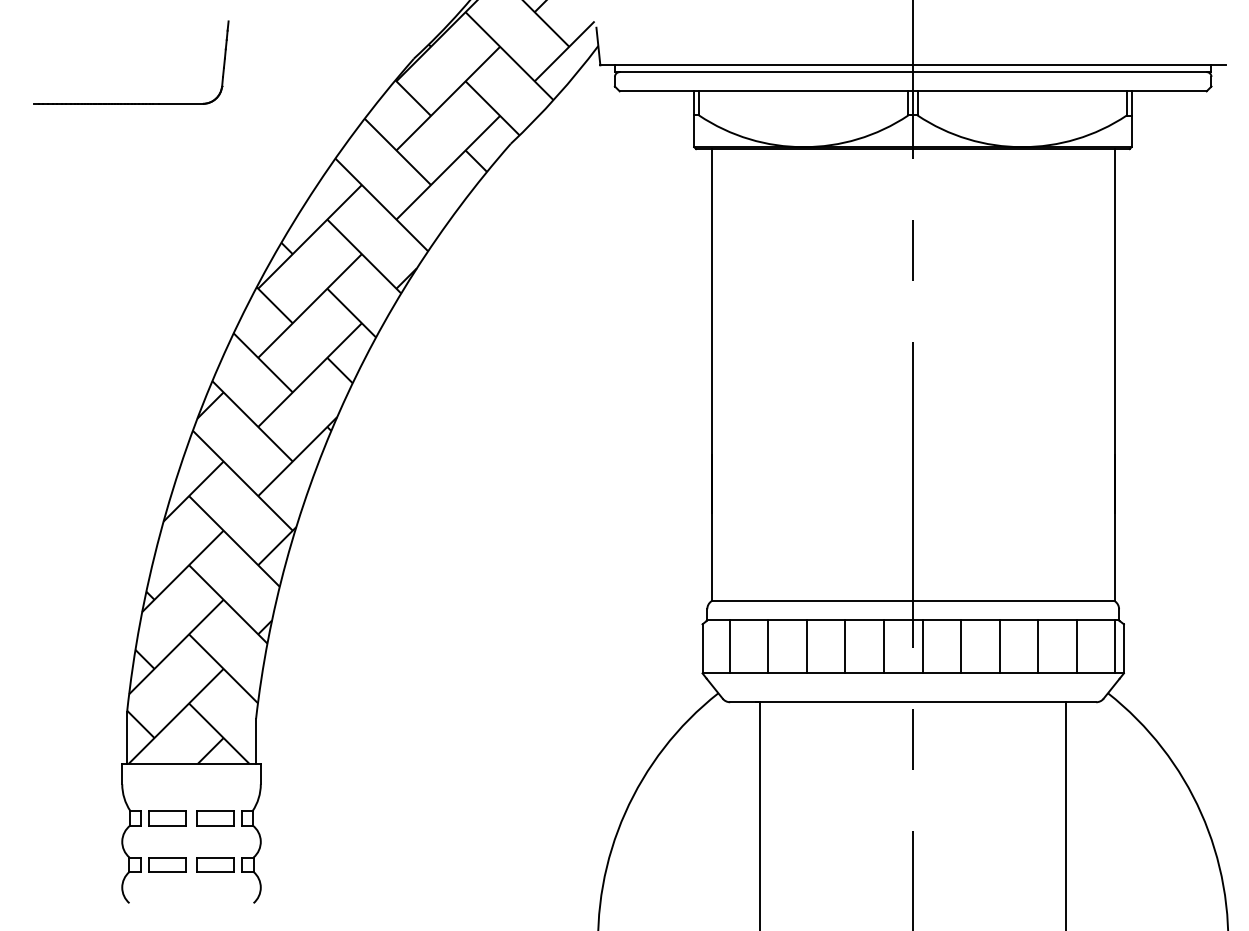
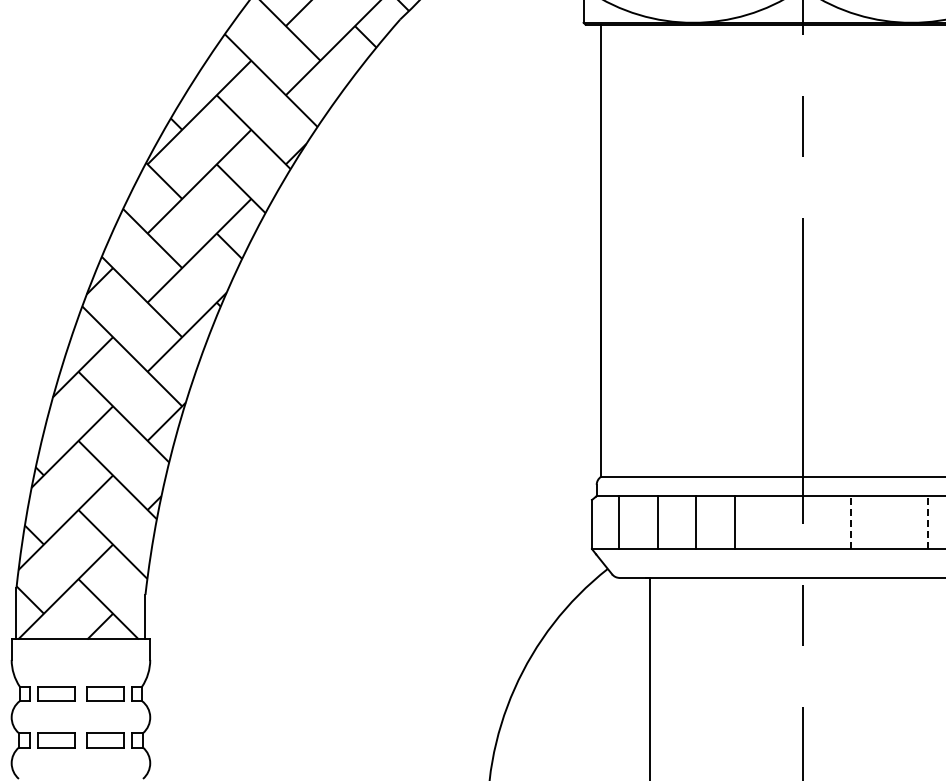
line: (883, 646) -> (772, 522), removed
line: (922, 646) -> (811, 522), removed
line: (961, 646) -> (850, 522), solid -> dashed
line: (999, 646) -> (888, 522), removed
line: (1038, 646) -> (927, 522), solid -> dashed

